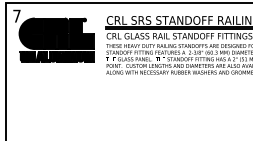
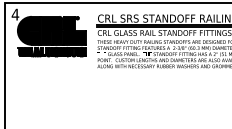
text: (16, 16) -> (15, 14), 7 -> 4

